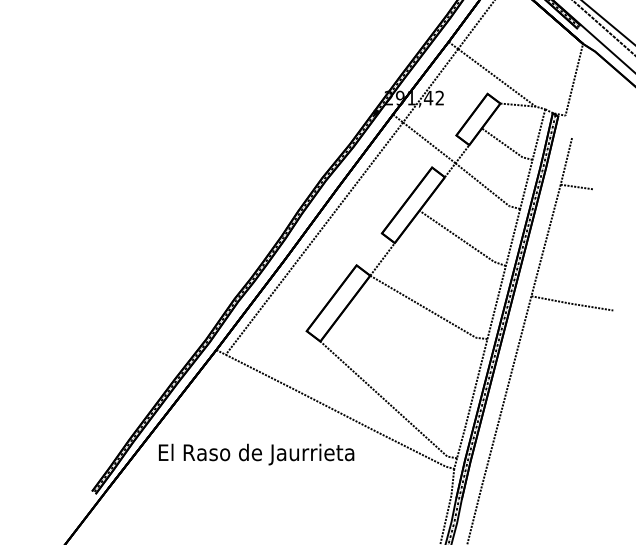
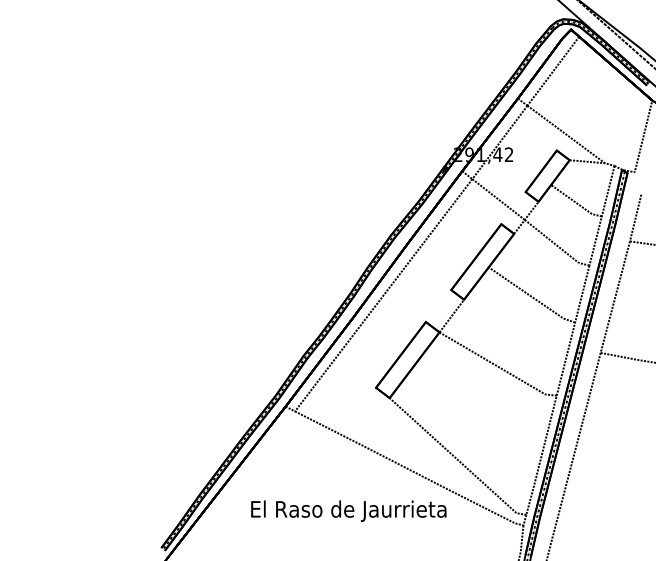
text: (256, 453) -> (348, 510), moved

